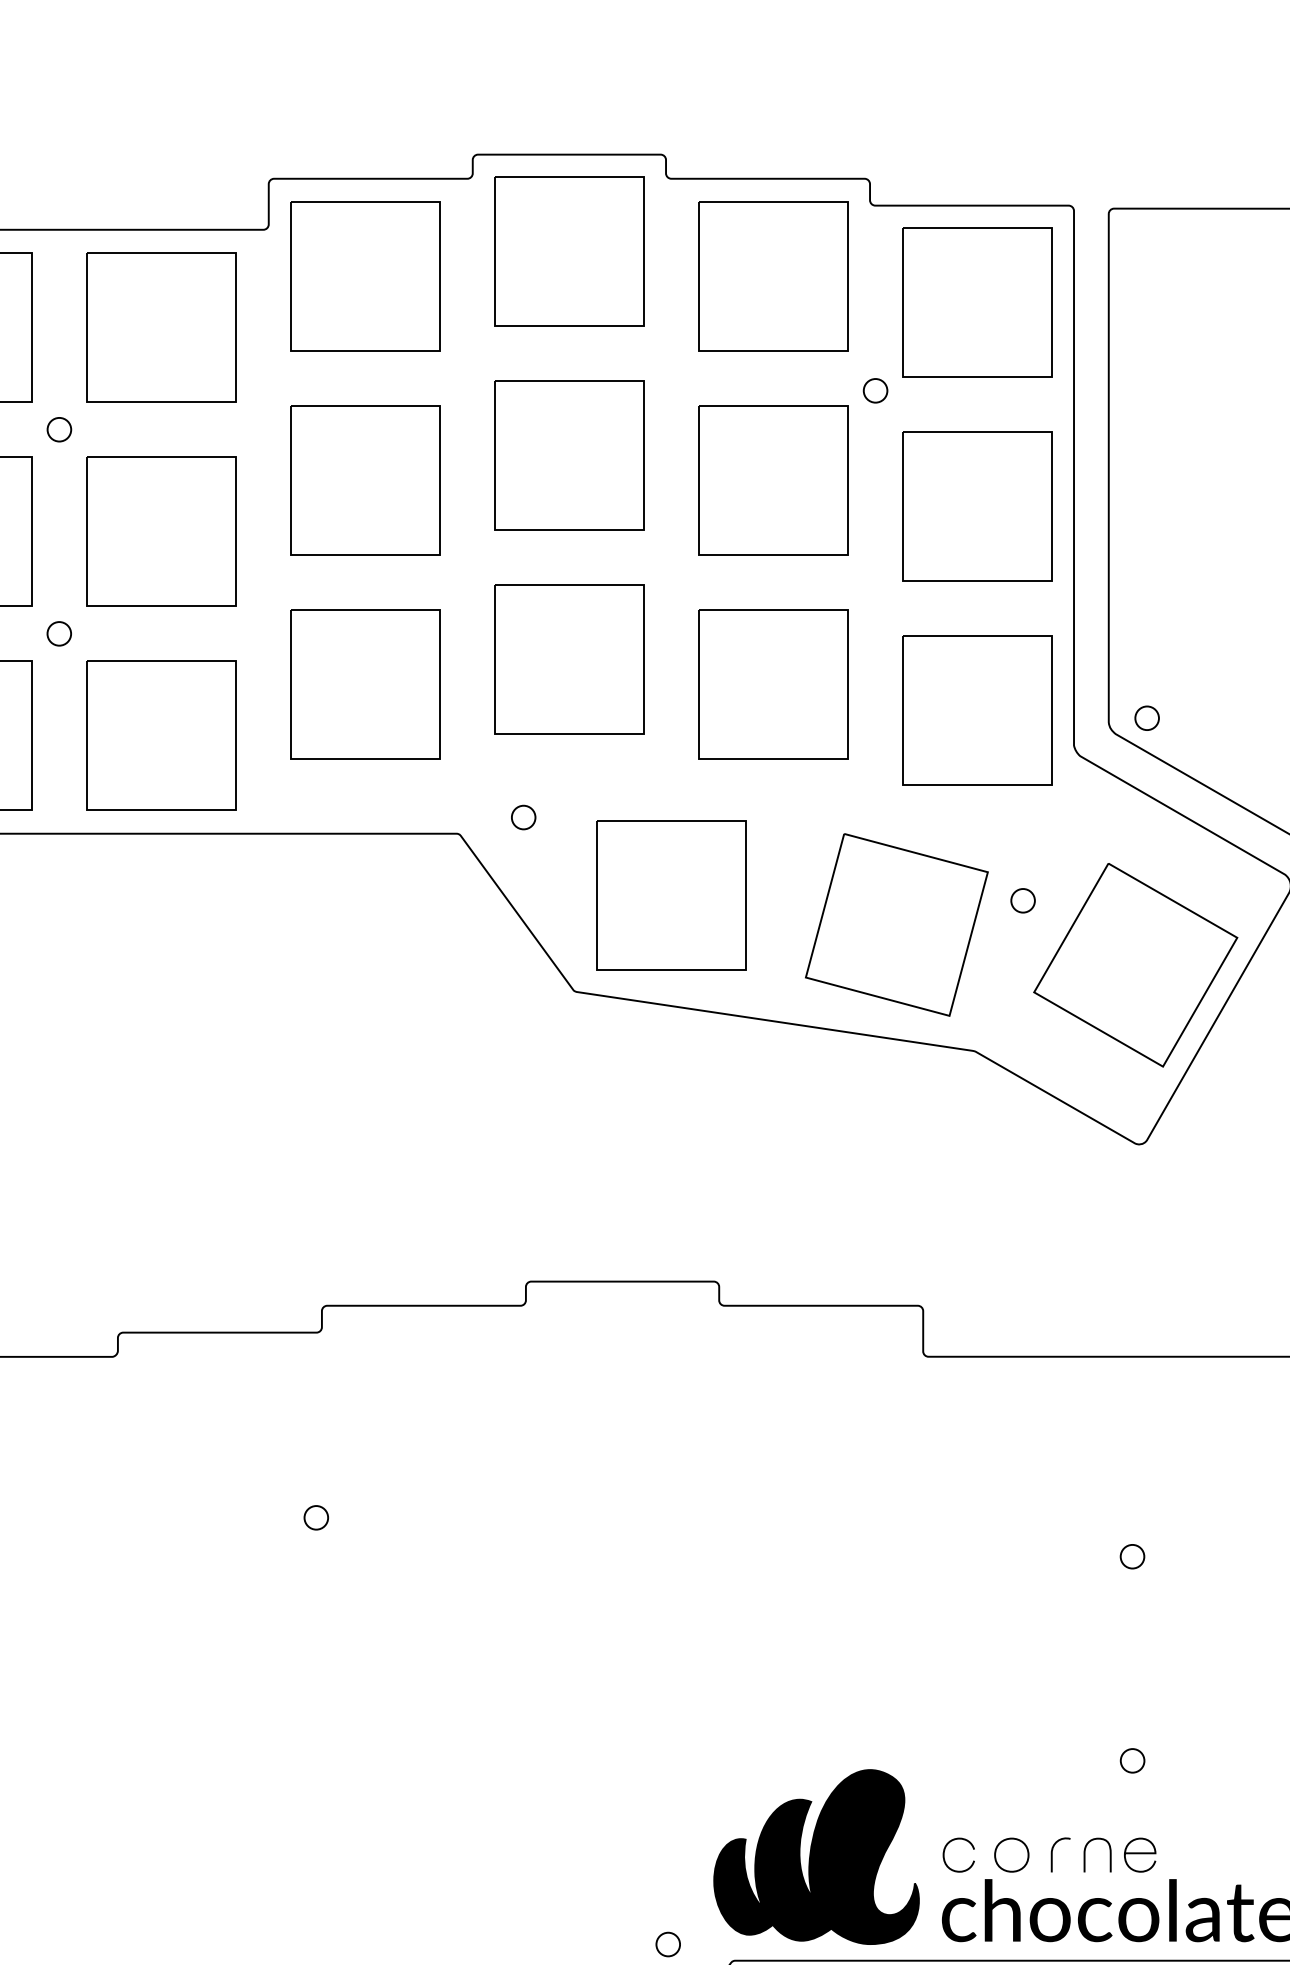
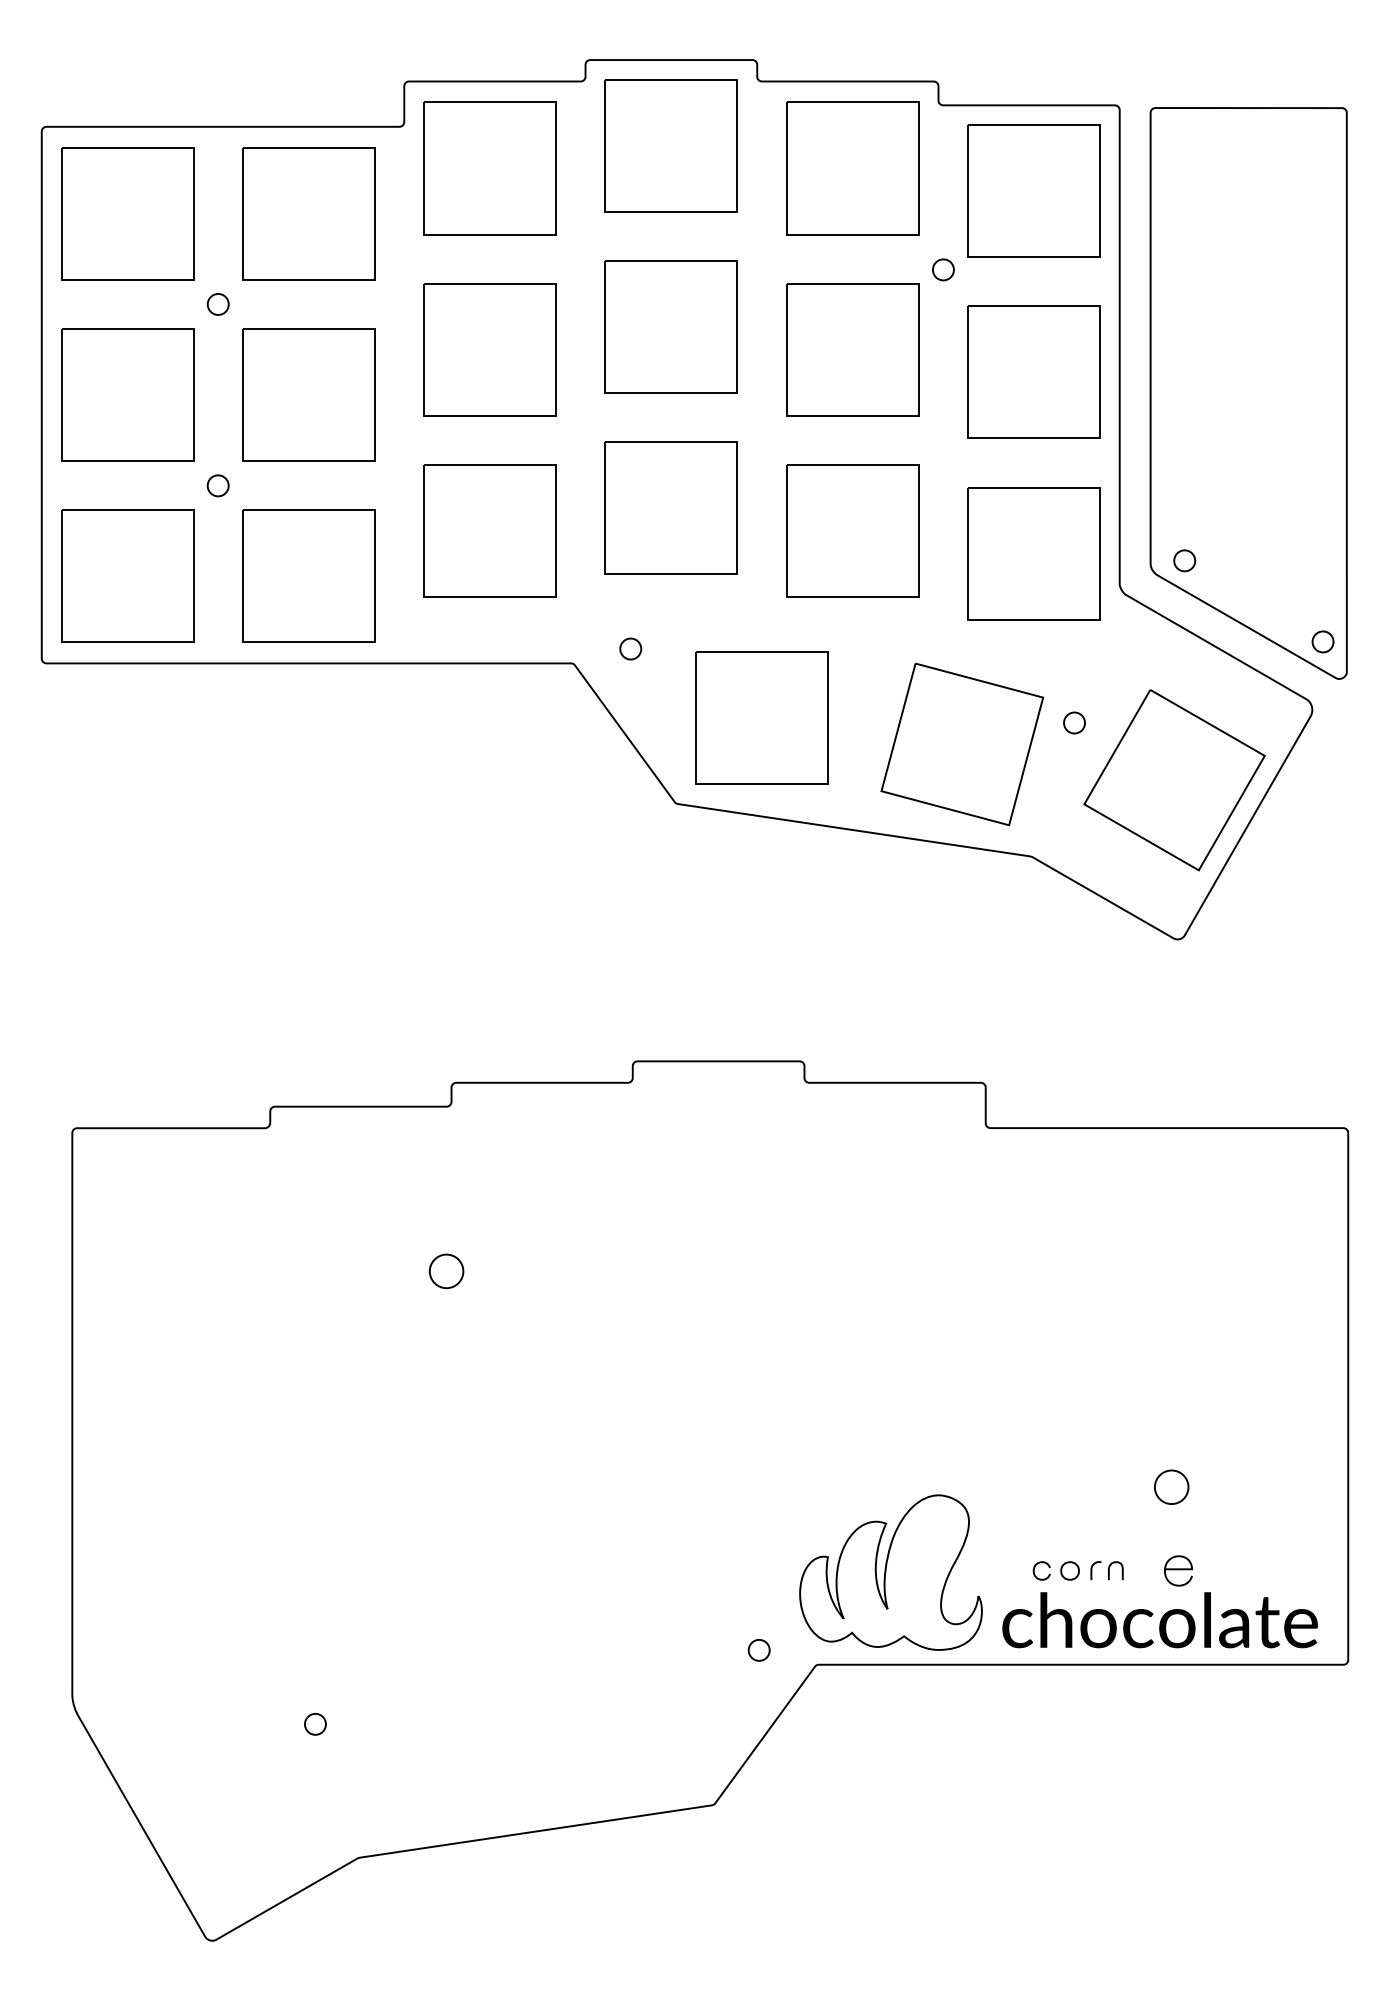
part: (316, 1516) -> (446, 1270), size x1.6
part: (1132, 1556) -> (1171, 1305), removed
part: (1132, 1760) -> (1171, 1486), size x1.6
part: (1027, 1854) -> (1078, 1570), size x0.6
fill: (816, 1856) -> (890, 1572), removed

